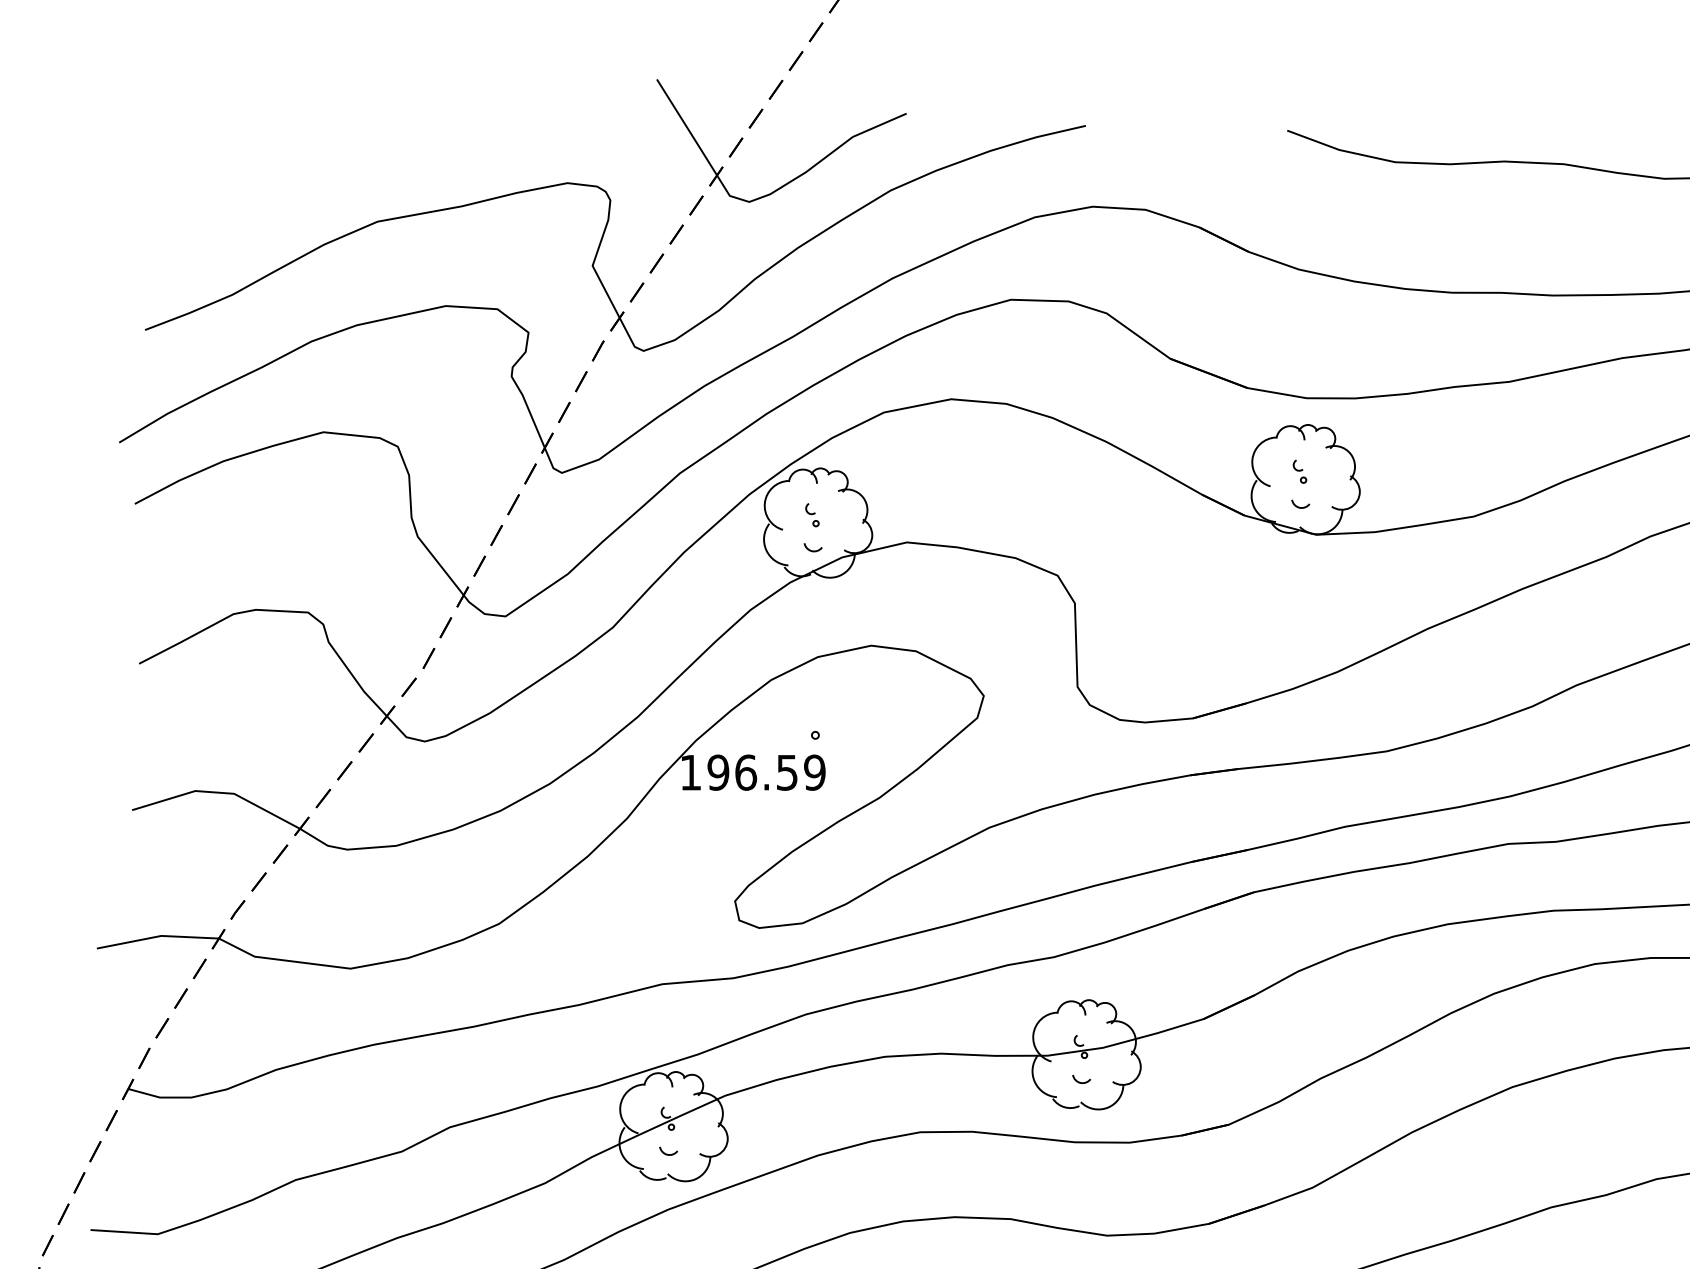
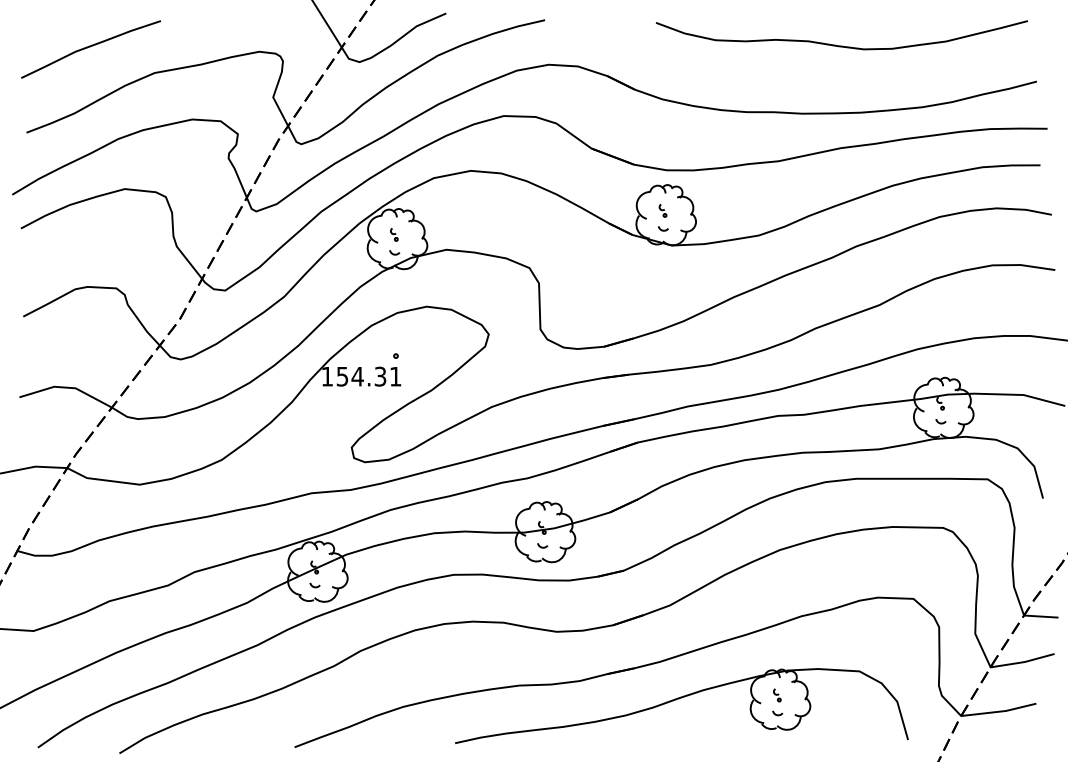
curve: (261, 175) -> (90, 47), added
text: (765, 772) -> (368, 376), 196.59 -> 154.31

